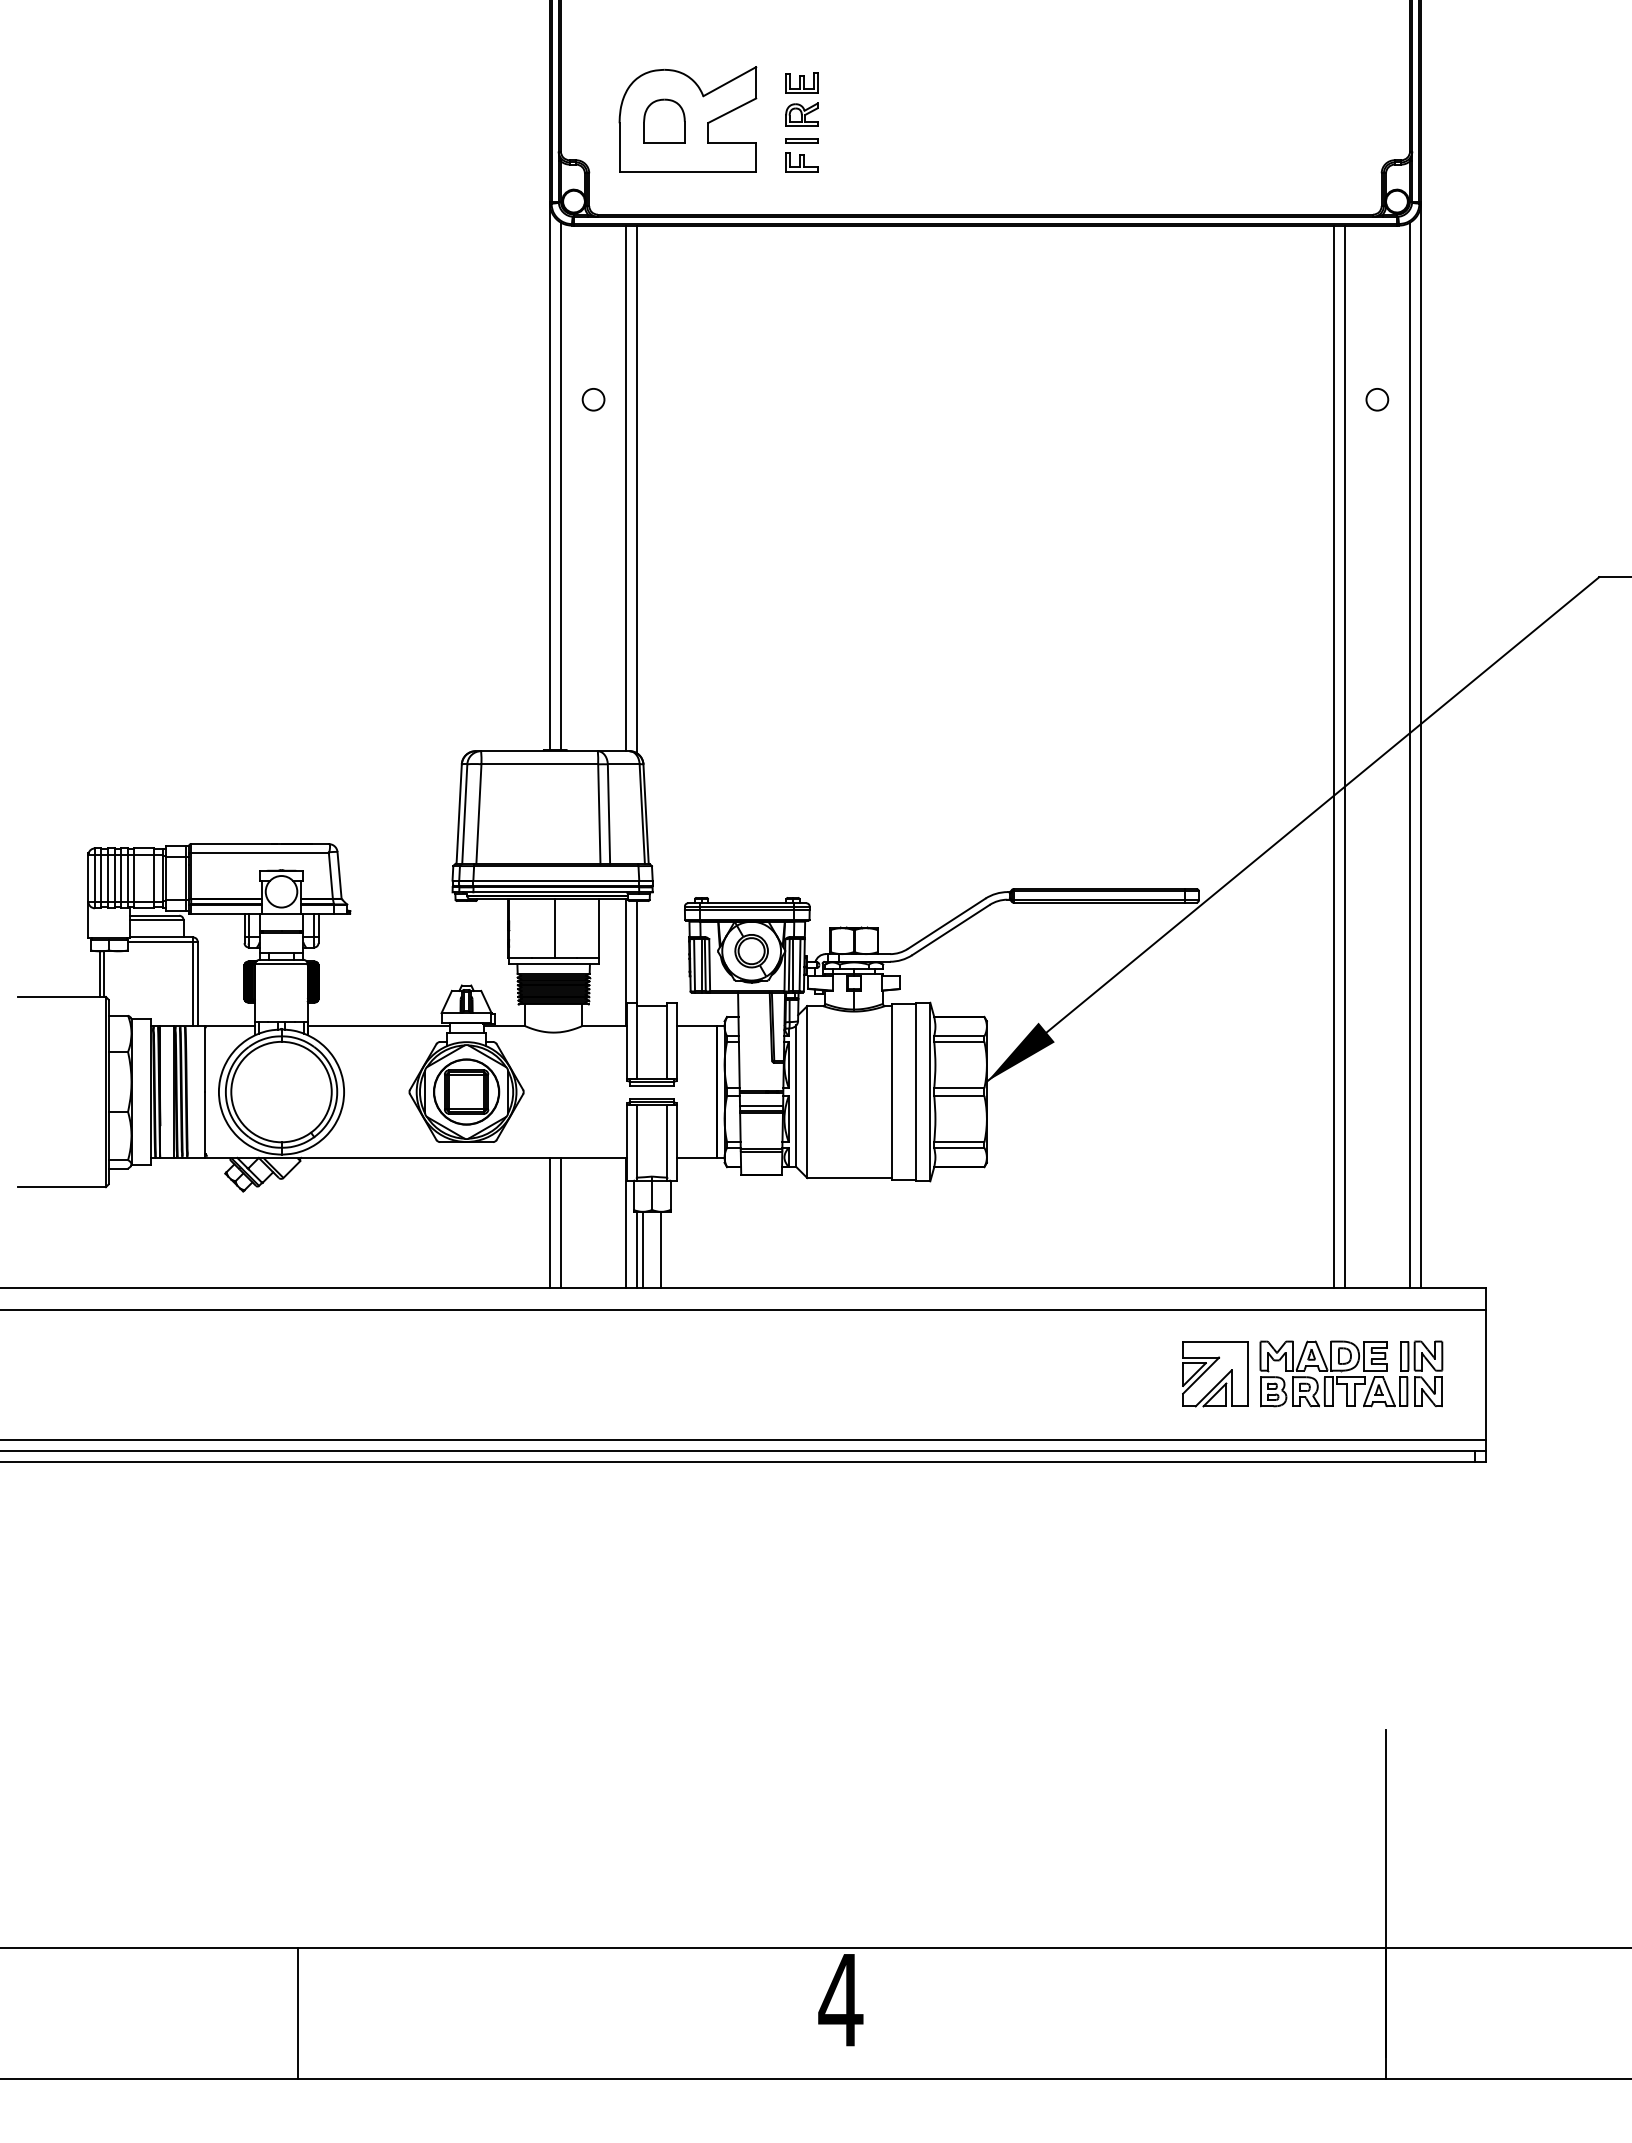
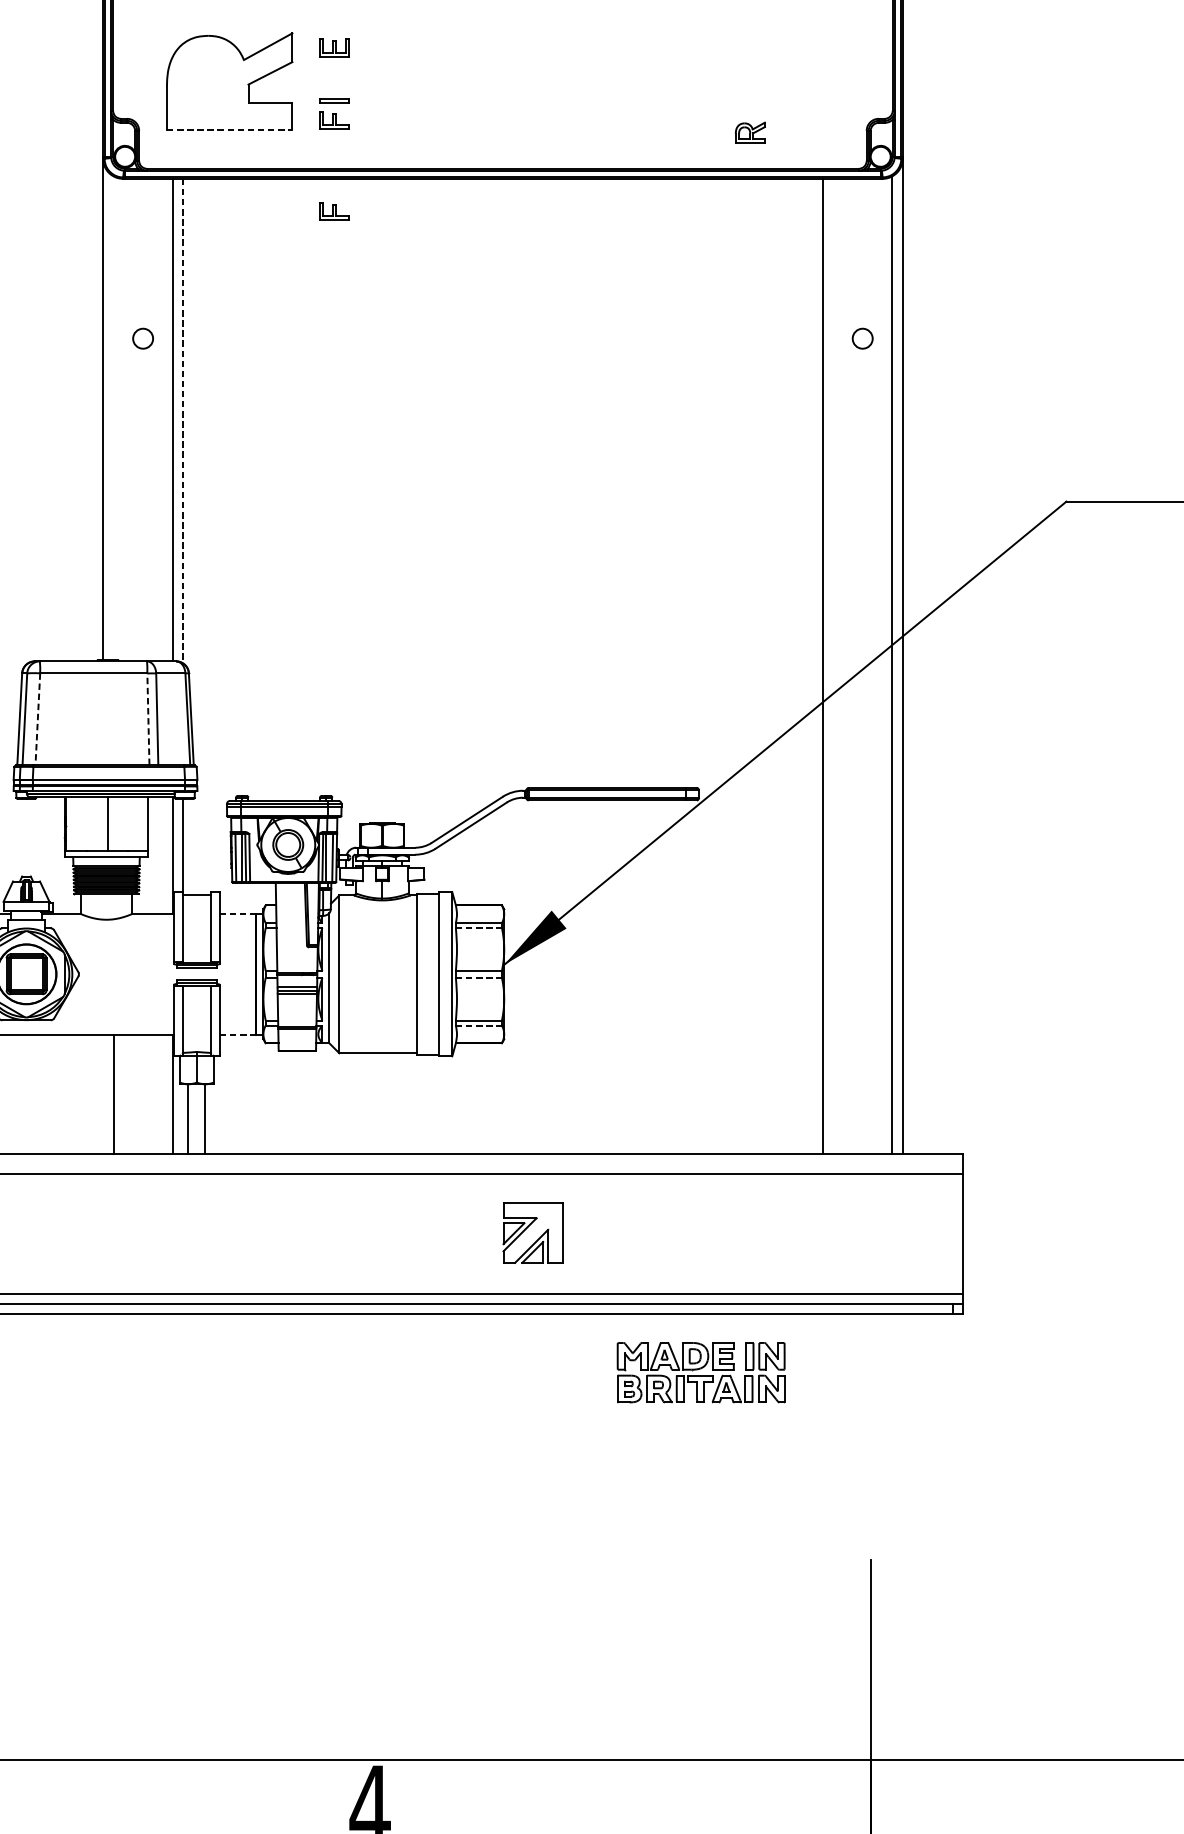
part: (801, 114) -> (749, 132), moved
part: (664, 120) -> (208, 82), removed
line: (688, 172) -> (230, 130), solid -> dashed
part: (801, 261) -> (334, 211), added
line: (561, 486) -> (113, 418), removed
line: (637, 489) -> (183, 421), solid -> dashed
line: (1345, 756) -> (833, 666), removed
line: (478, 814) -> (37, 719), solid -> dashed
line: (599, 814) -> (148, 719), solid -> dashed
line: (697, 1026) -> (238, 914), solid -> dashed
line: (959, 1041) -> (479, 927), solid -> dashed
line: (959, 1095) -> (479, 977), solid -> dashed
line: (959, 1147) -> (479, 1025), solid -> dashed
line: (697, 1157) -> (238, 1034), solid -> dashed
line: (550, 1222) -> (103, 1094), removed
line: (637, 1249) -> (183, 1118), removed
part: (1351, 1373) -> (701, 1372), moved
part: (1215, 1374) -> (533, 1233), moved

